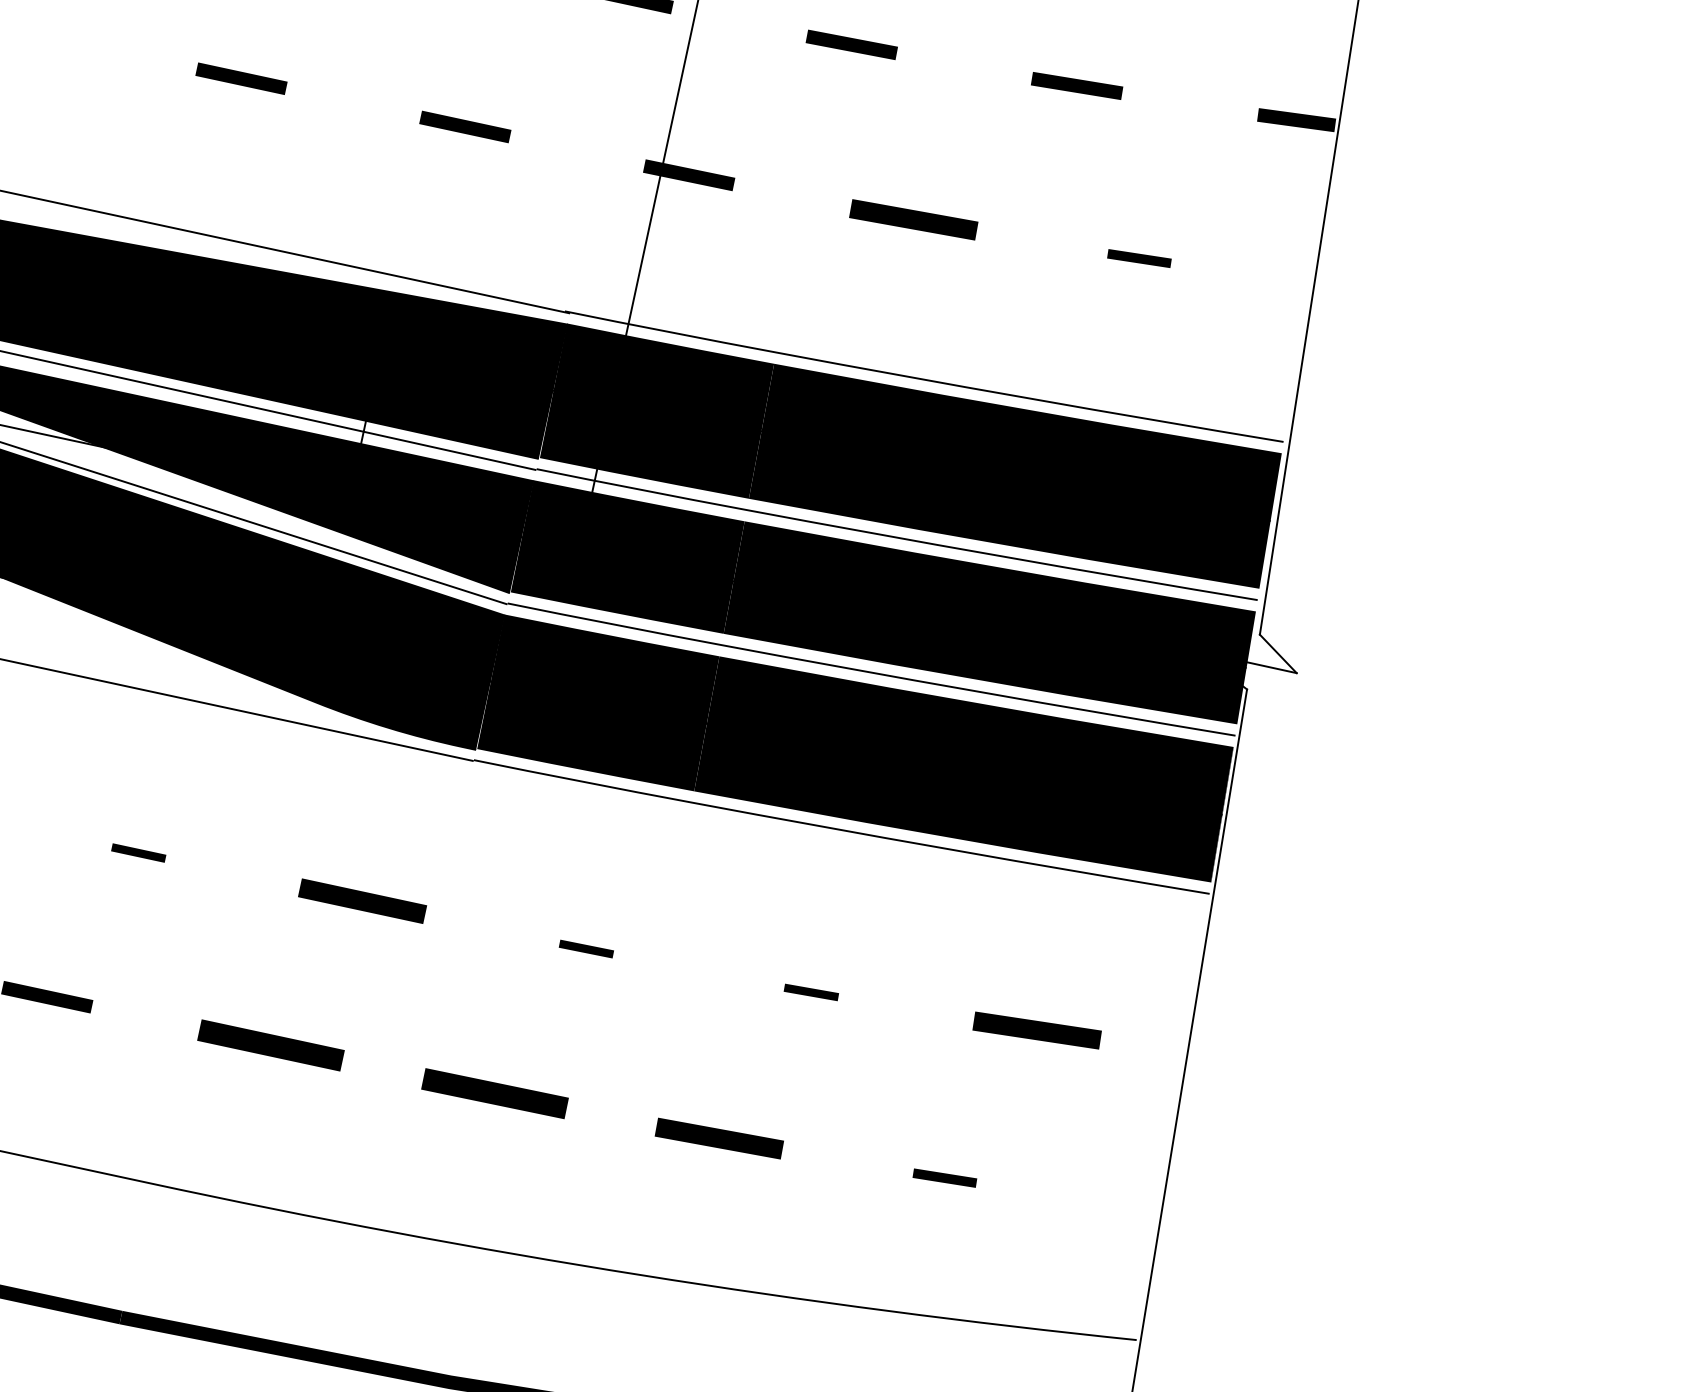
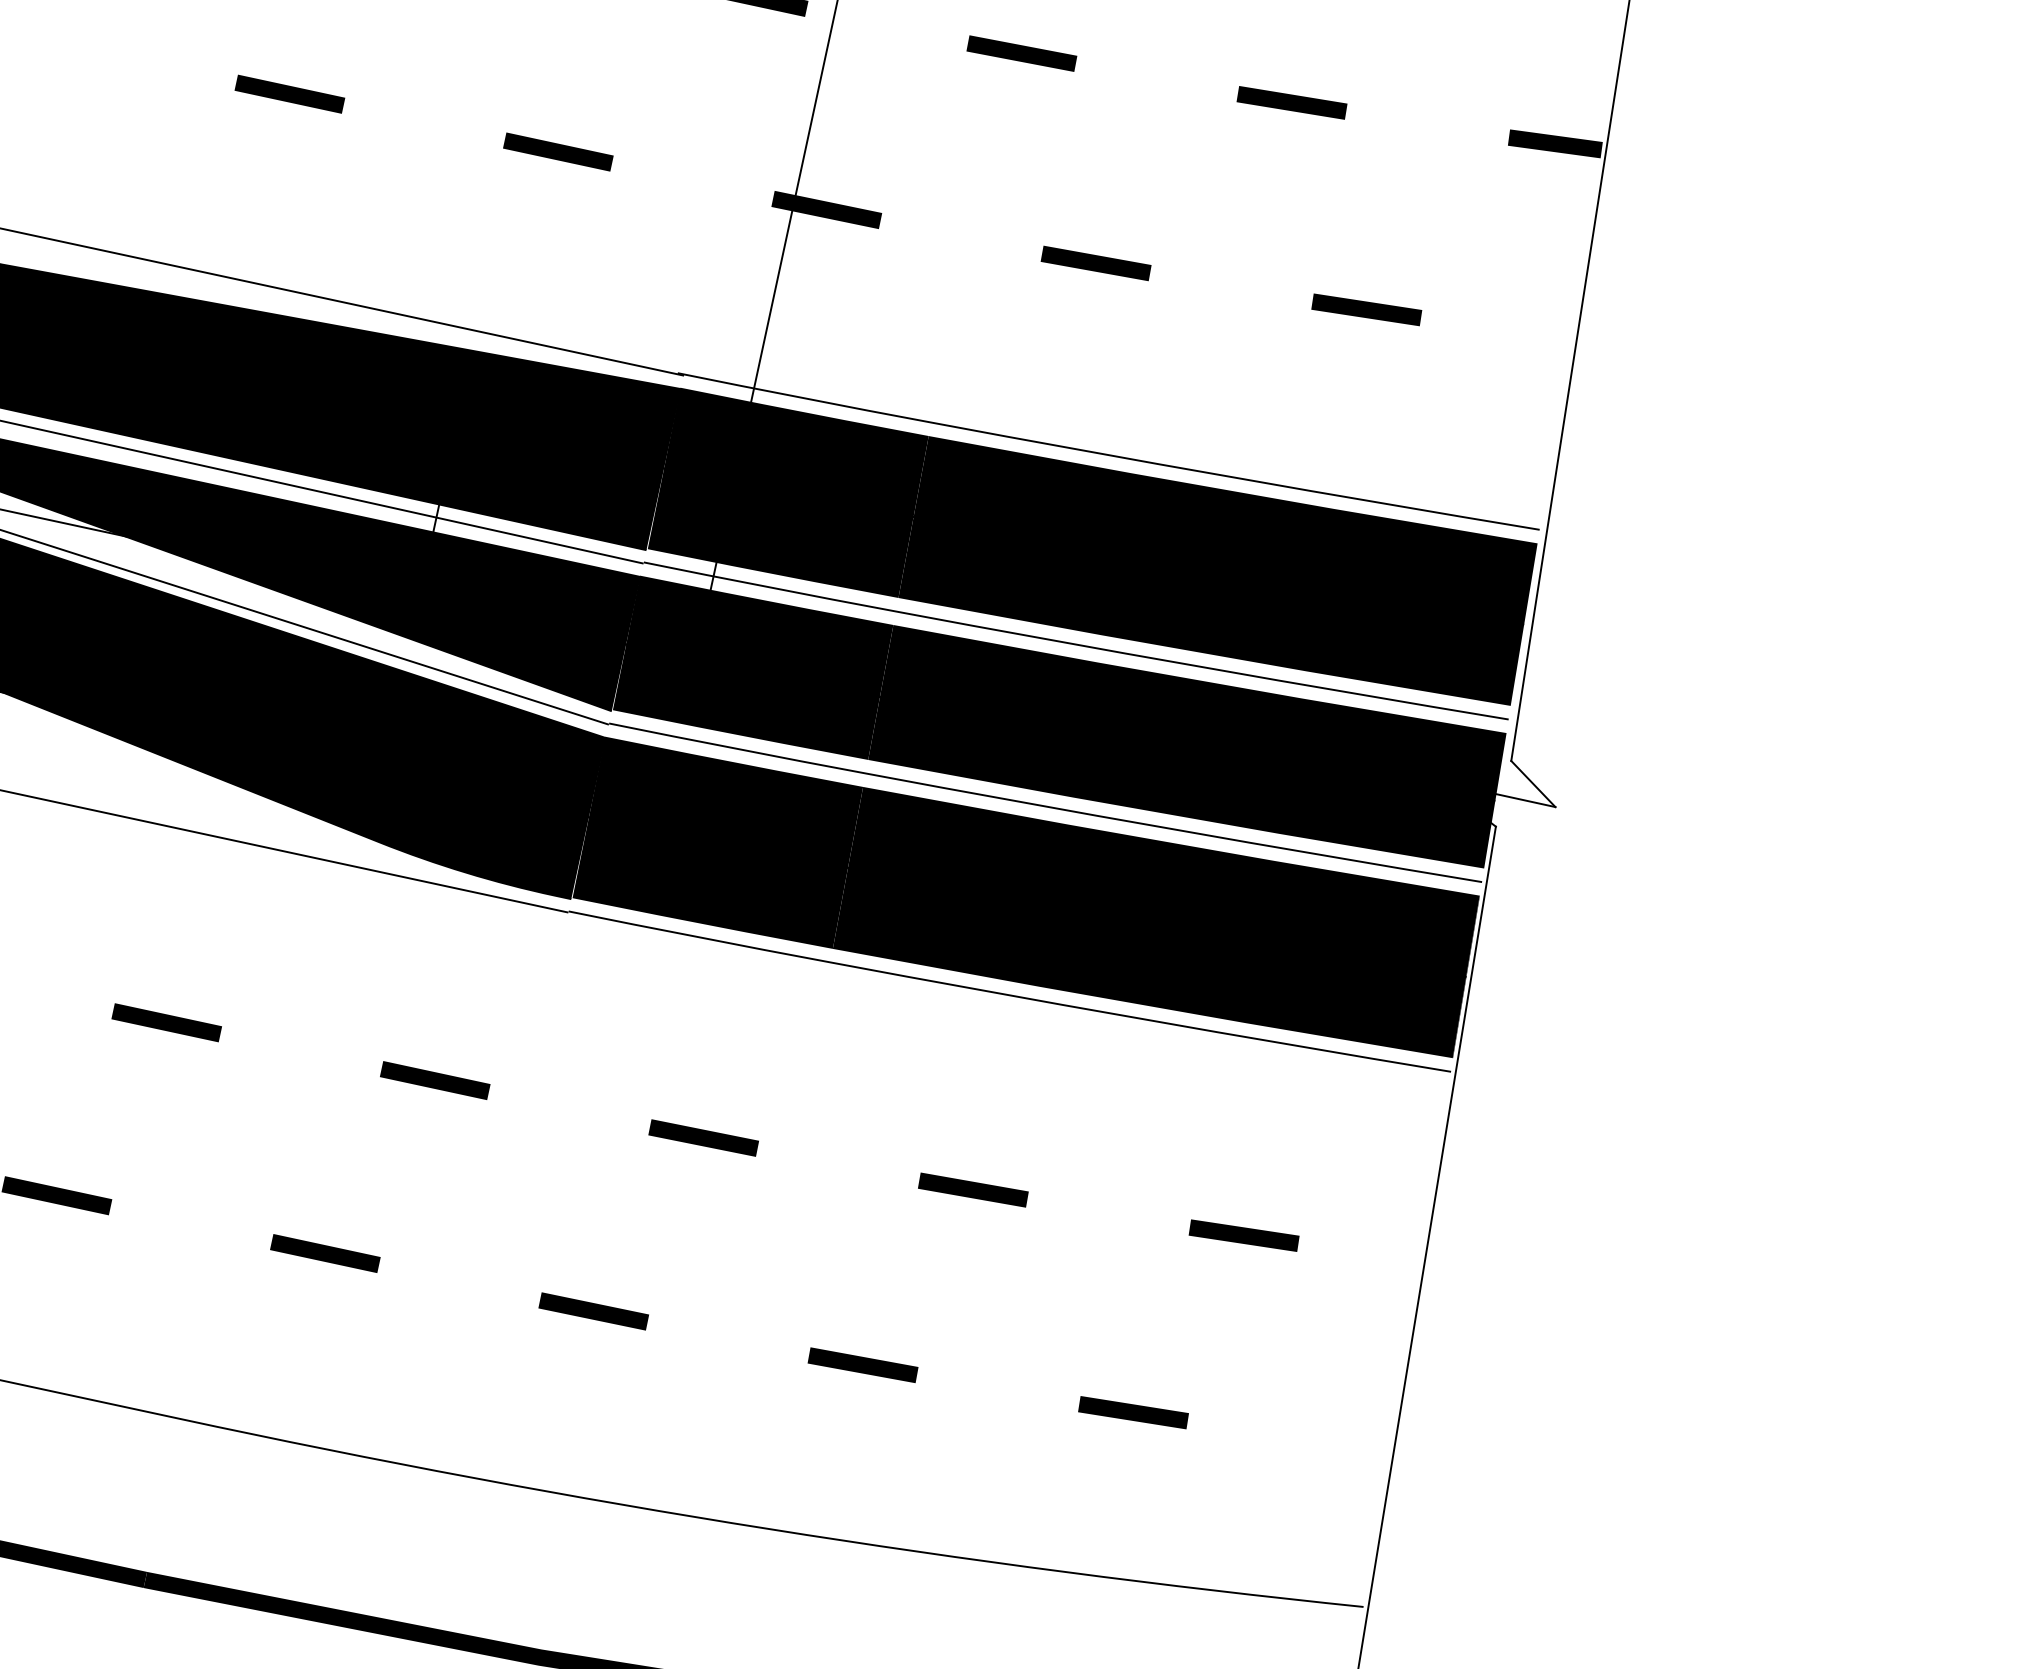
part: (913, 219) -> (1095, 263), size x0.71
part: (1139, 258) -> (1366, 309), size x1.43
part: (138, 852) -> (166, 1022), size x1.67
part: (362, 901) -> (435, 1080), size x0.71
part: (586, 948) -> (703, 1137), size x1.67
part: (811, 991) -> (973, 1189), size x1.67
part: (1036, 1030) -> (1243, 1235), size x0.71
part: (271, 1045) -> (325, 1253), size x0.62
part: (494, 1093) -> (593, 1311), size x0.62
part: (718, 1137) -> (862, 1364), size x0.71
part: (944, 1177) -> (1133, 1412), size x1.43

